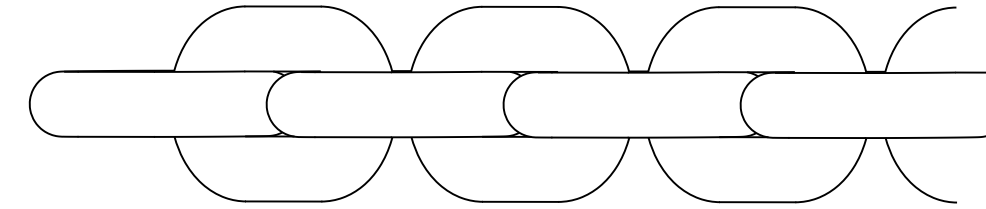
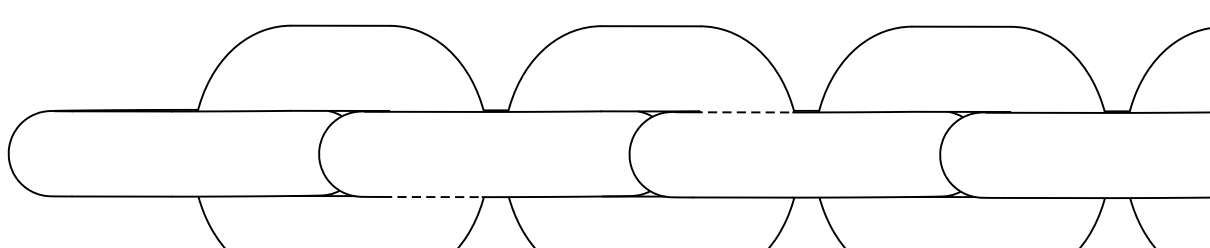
line: (590, 72) -> (743, 112), solid -> dashed
line: (353, 137) -> (432, 197), solid -> dashed

